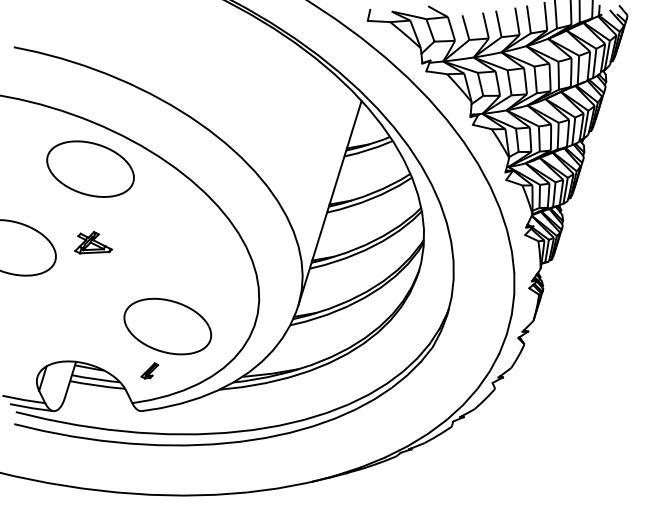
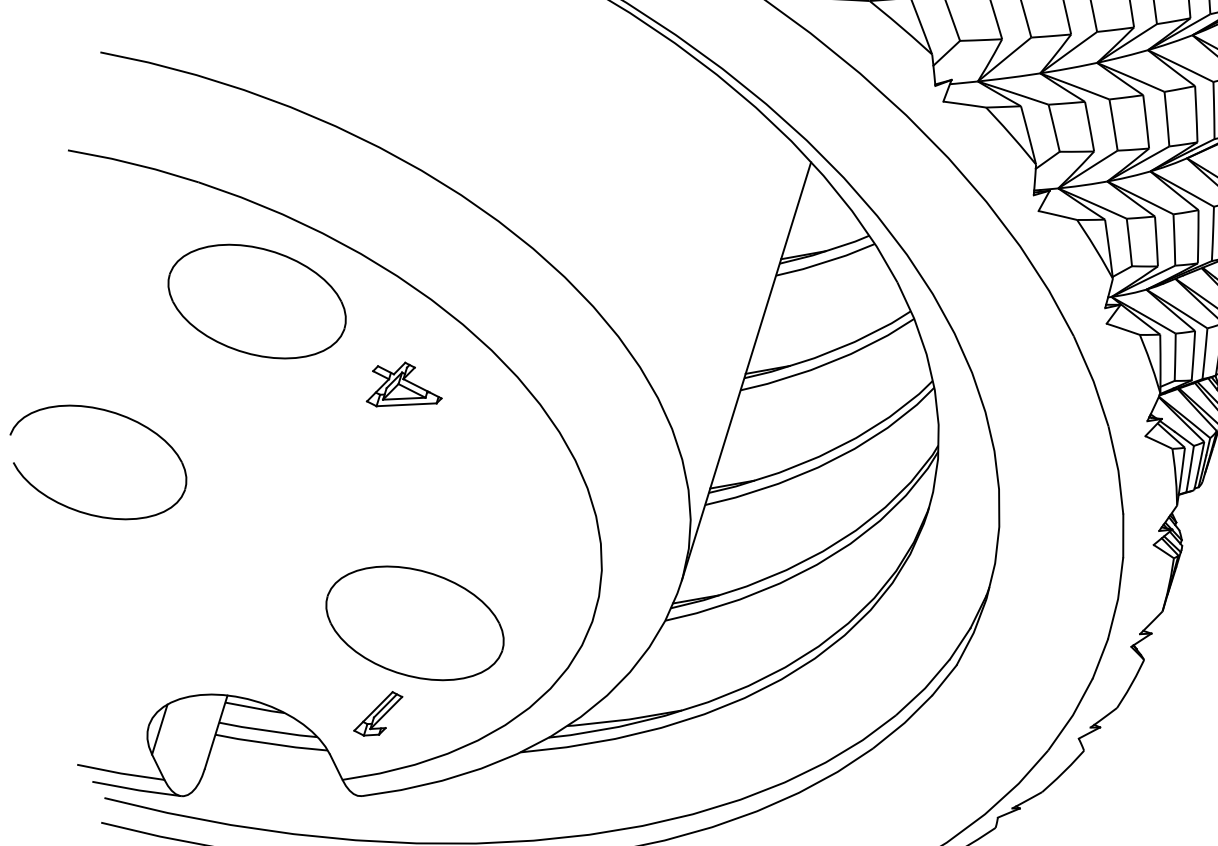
part: (93, 242) -> (404, 384), moved
part: (149, 370) -> (377, 713), size x1.43

